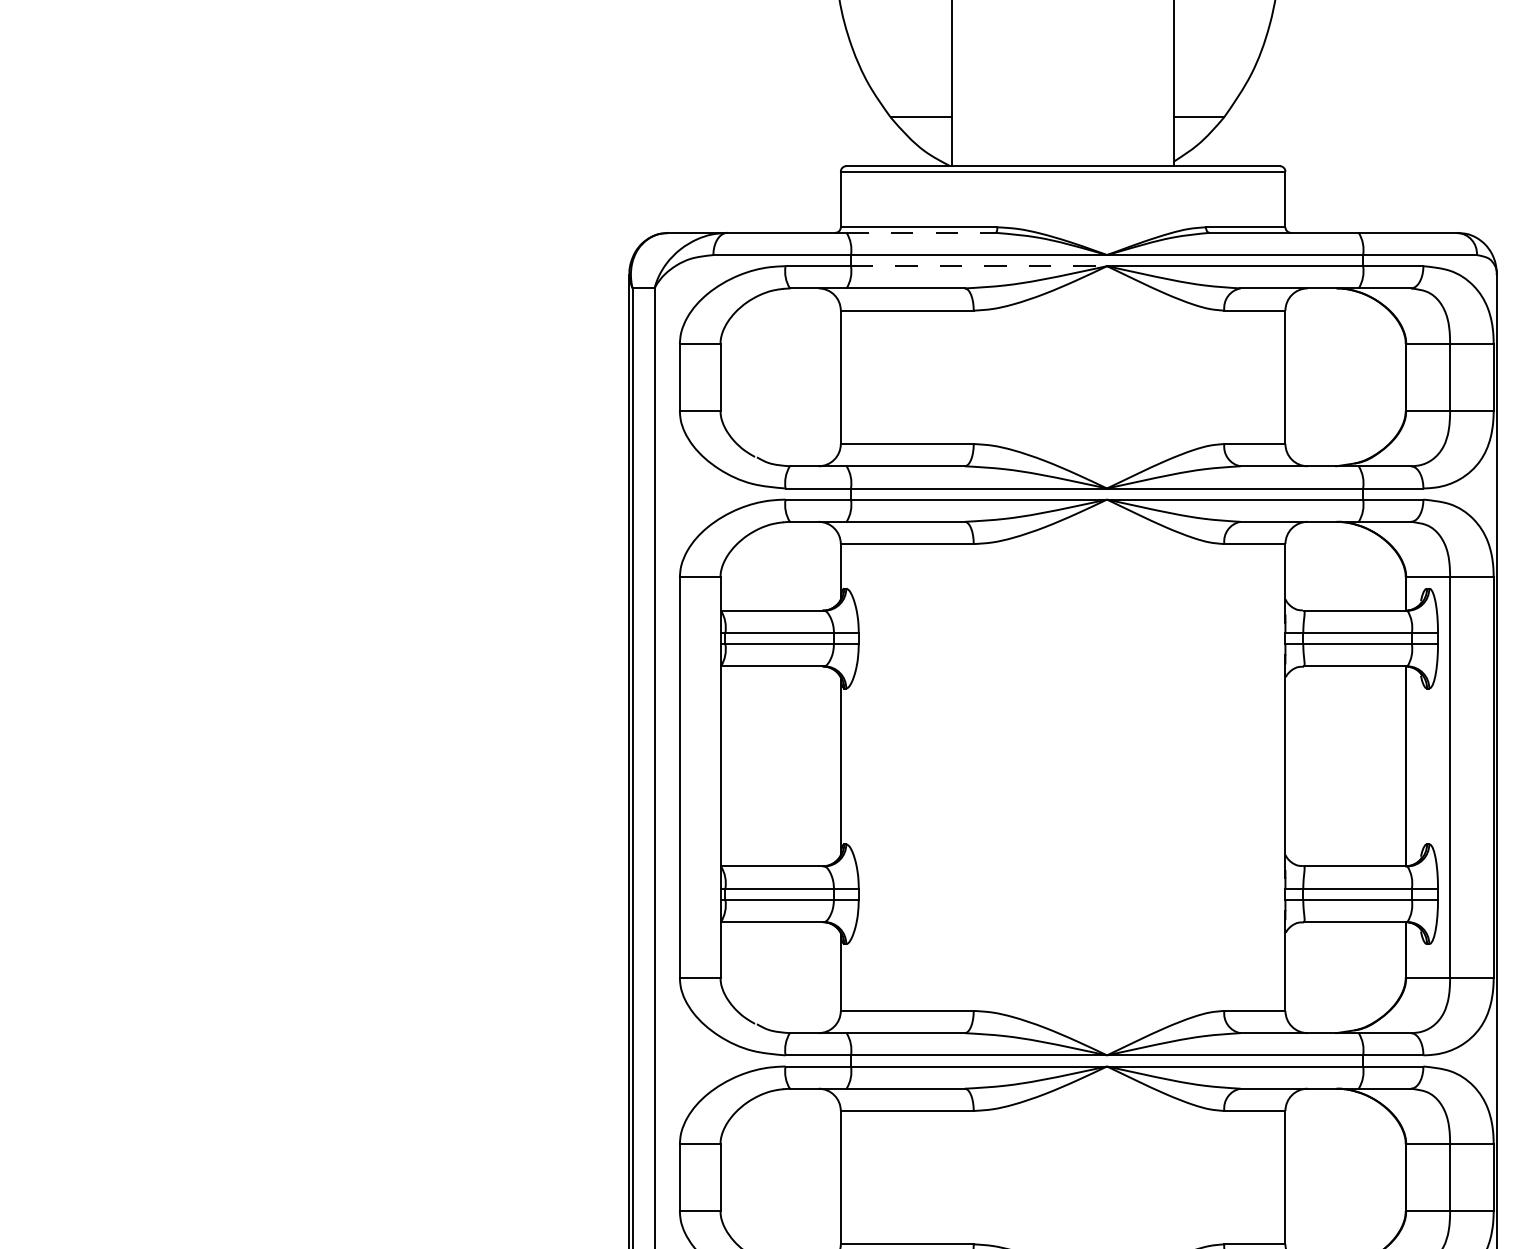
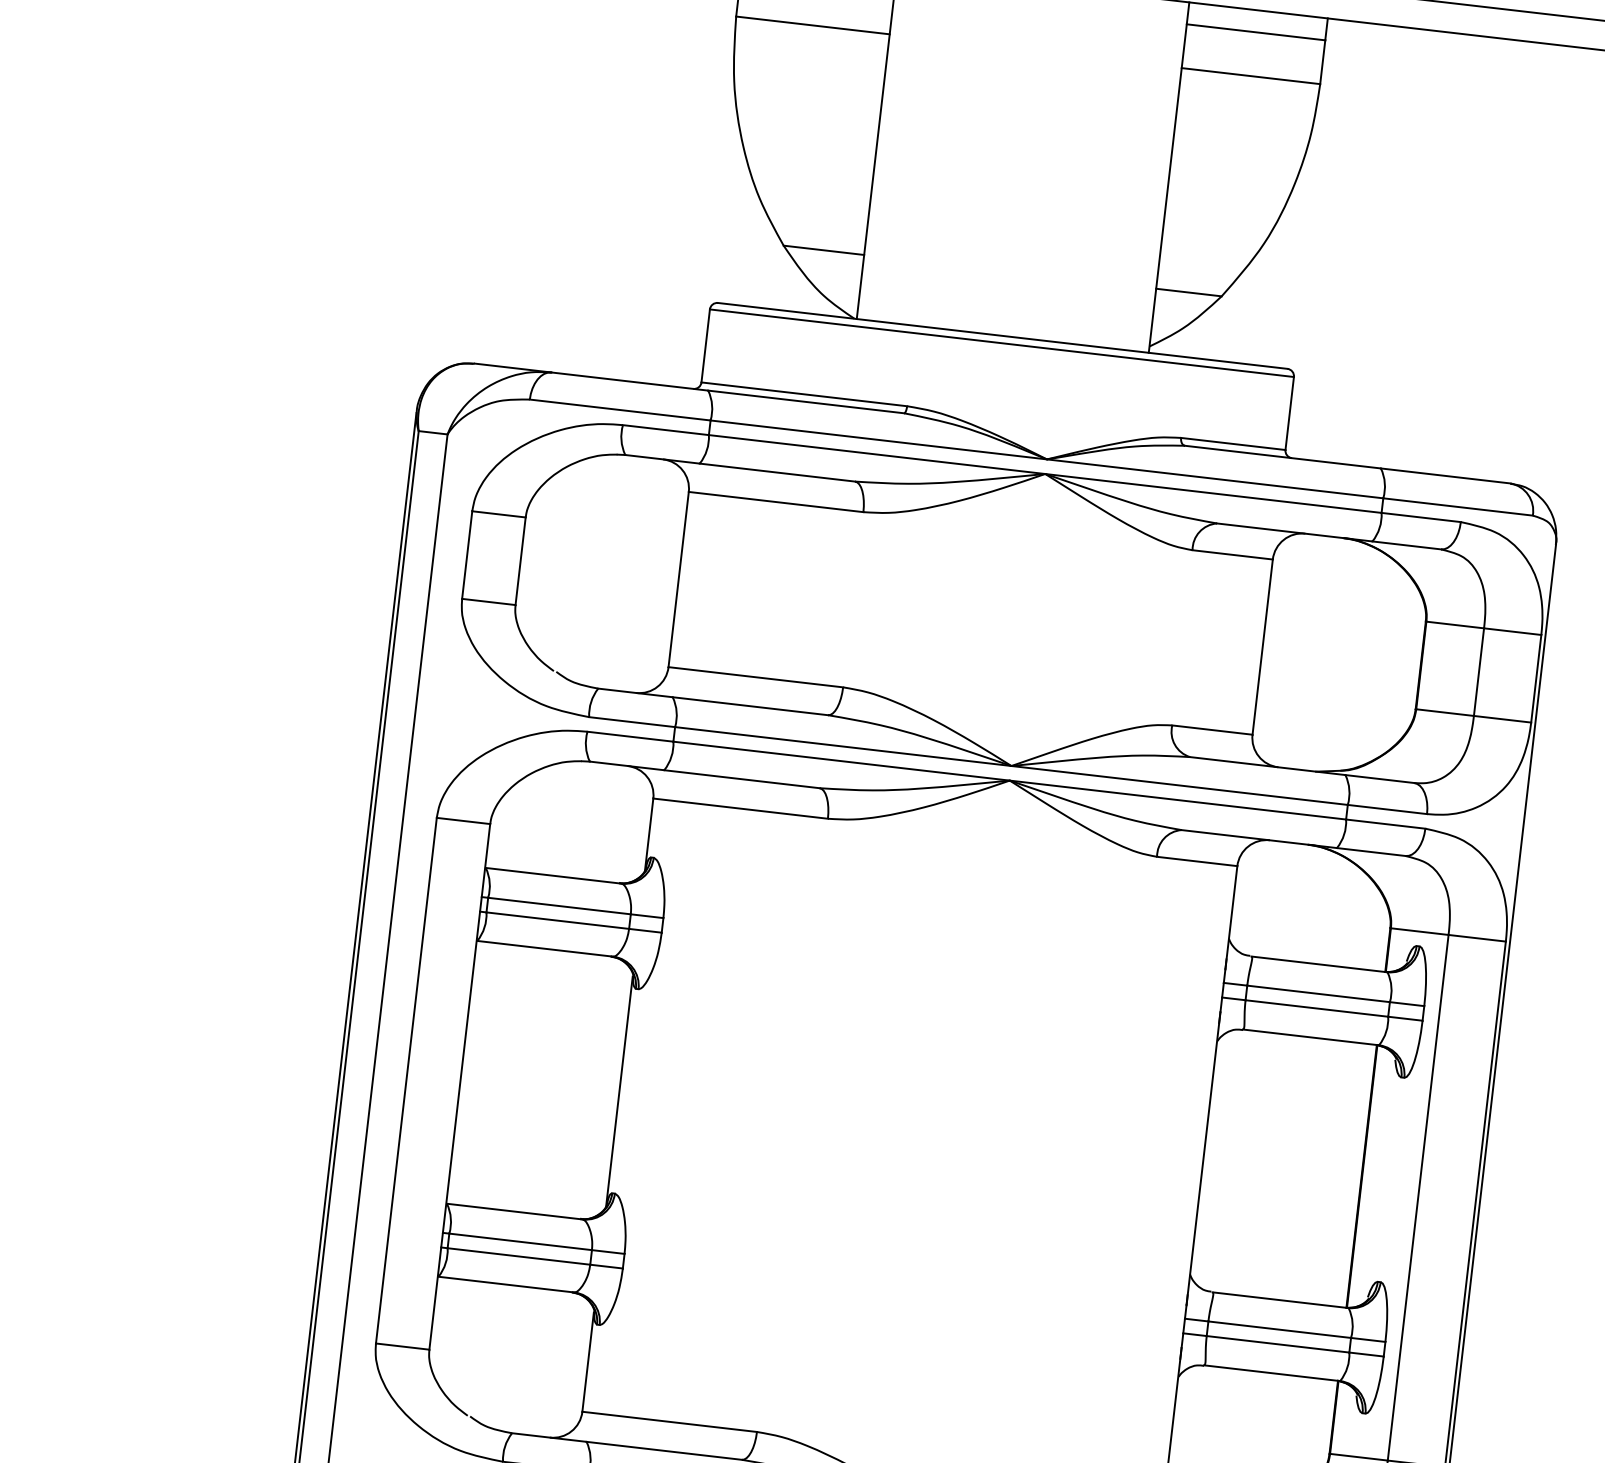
line: (921, 232) -> (806, 401), dashed -> solid
line: (979, 266) -> (877, 455), dashed -> solid

